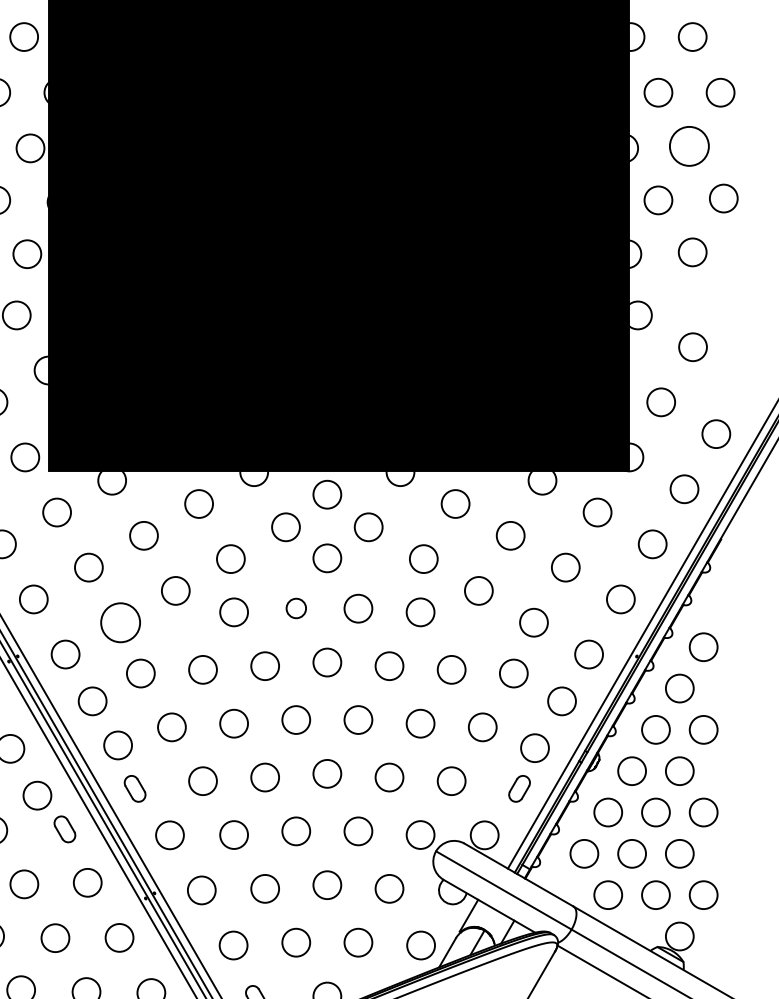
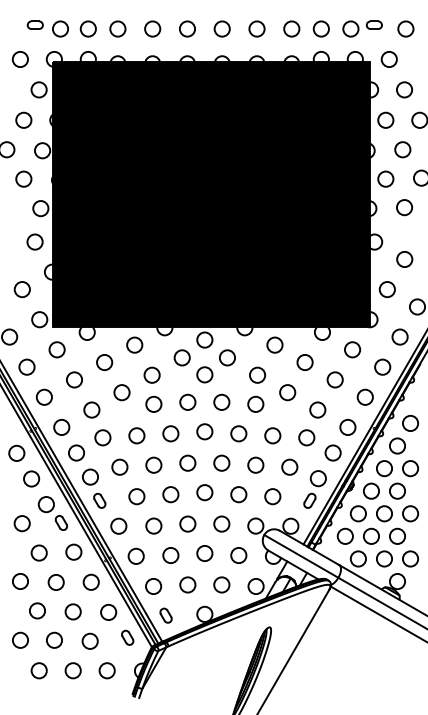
circle: (688, 146) -> (402, 149), size x0.71
circle: (295, 607) -> (187, 401), size x1.43
circle: (119, 621) -> (91, 409), size x0.71

